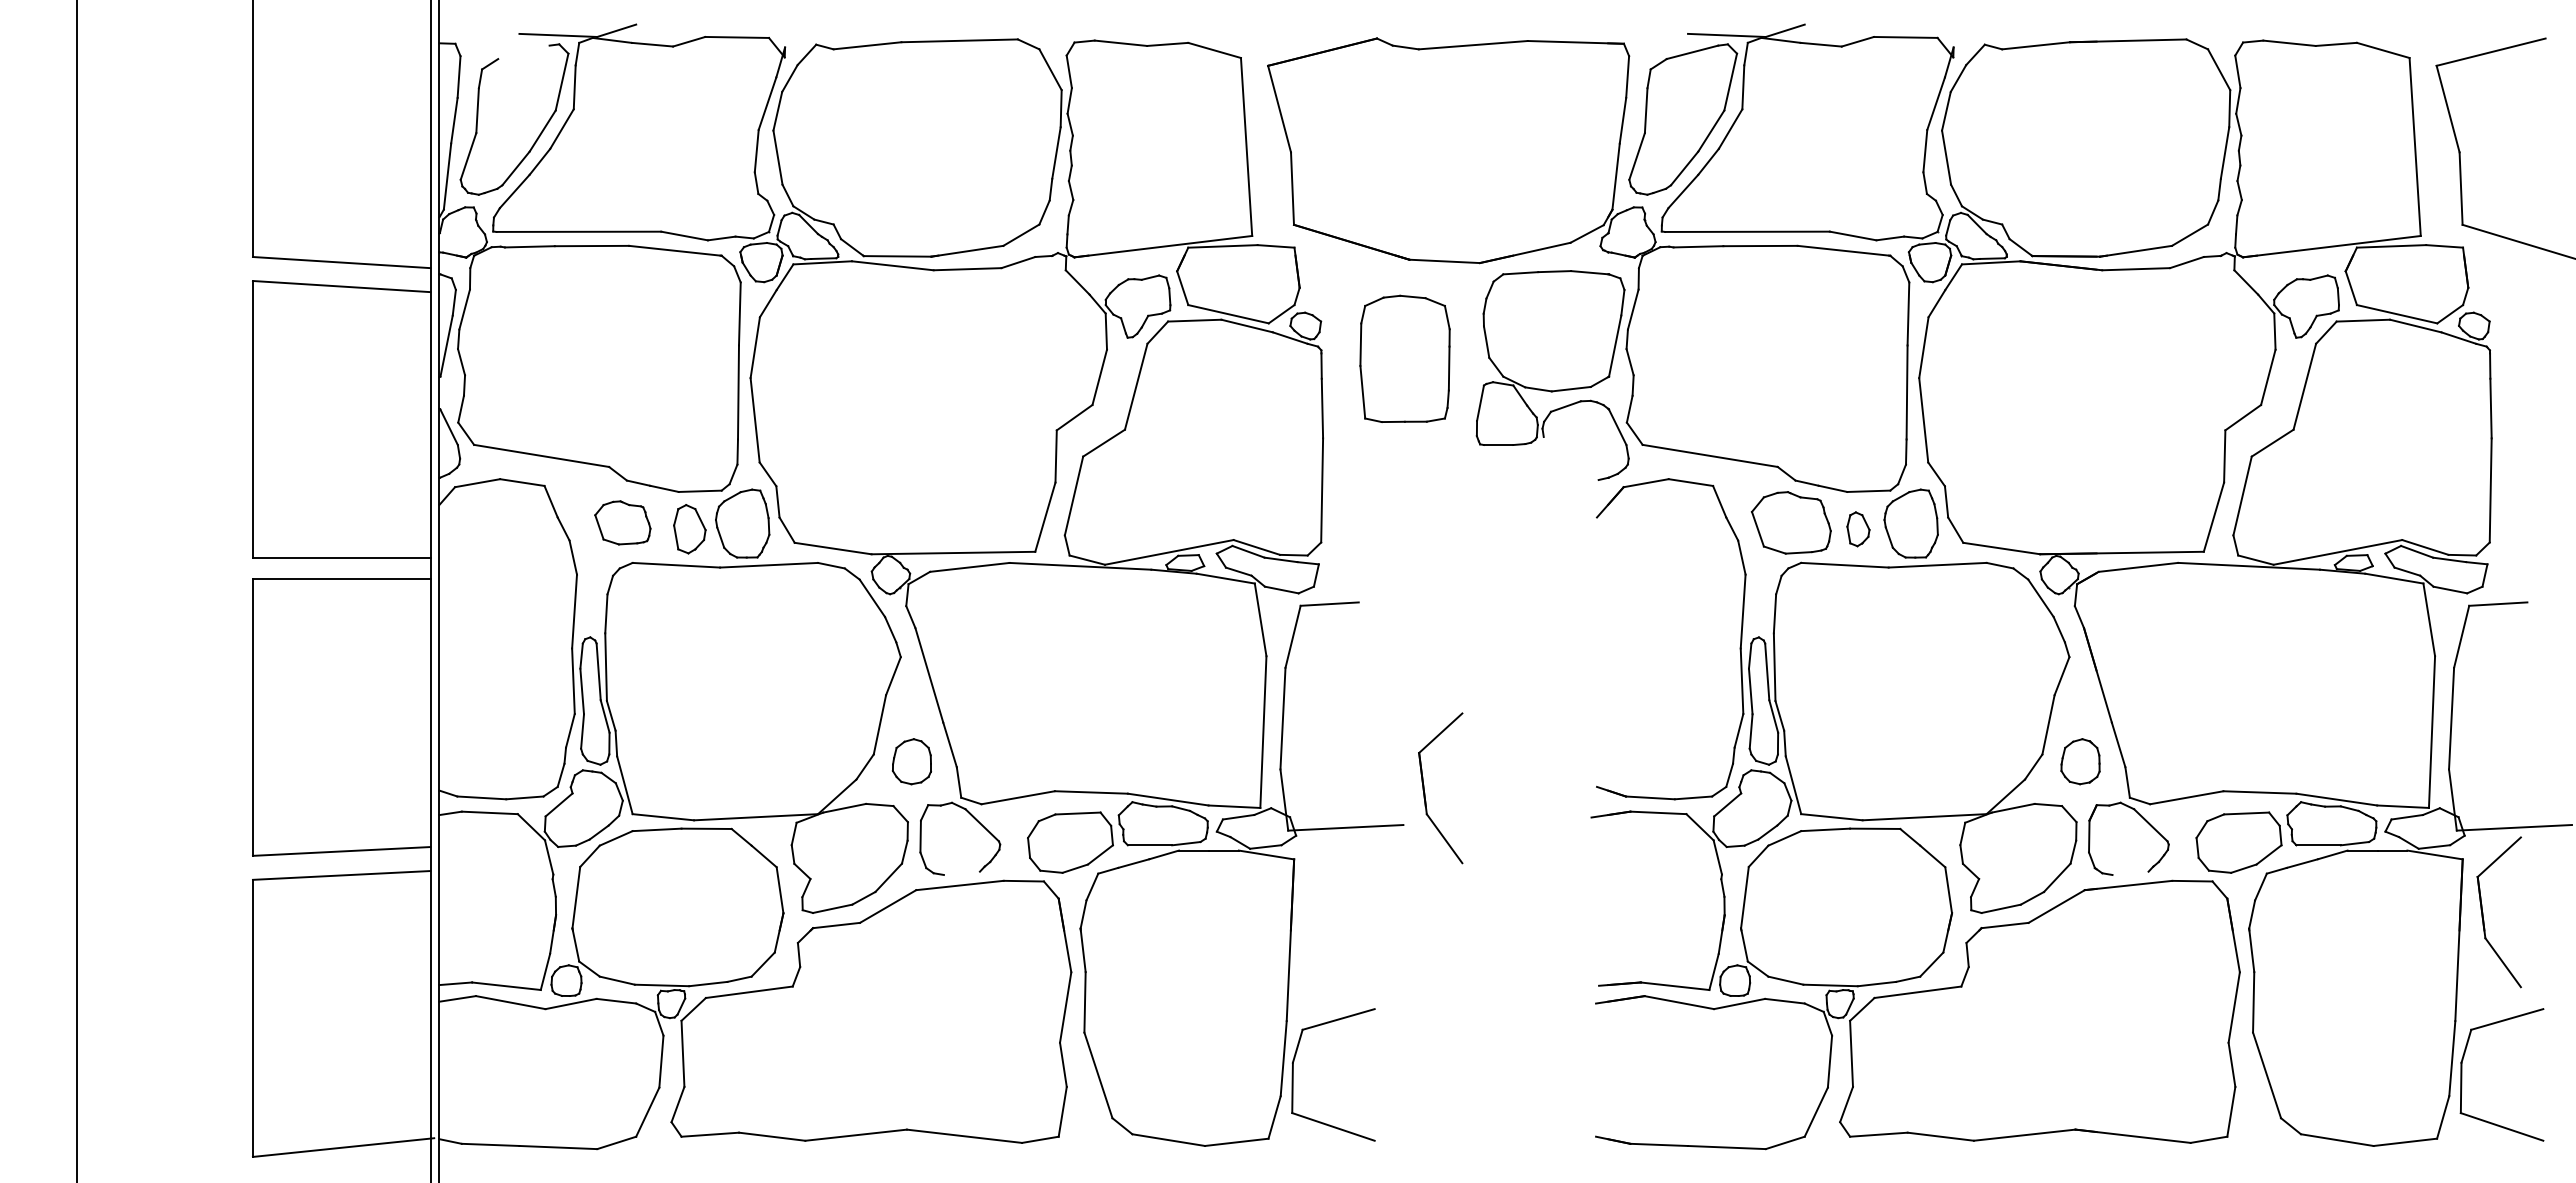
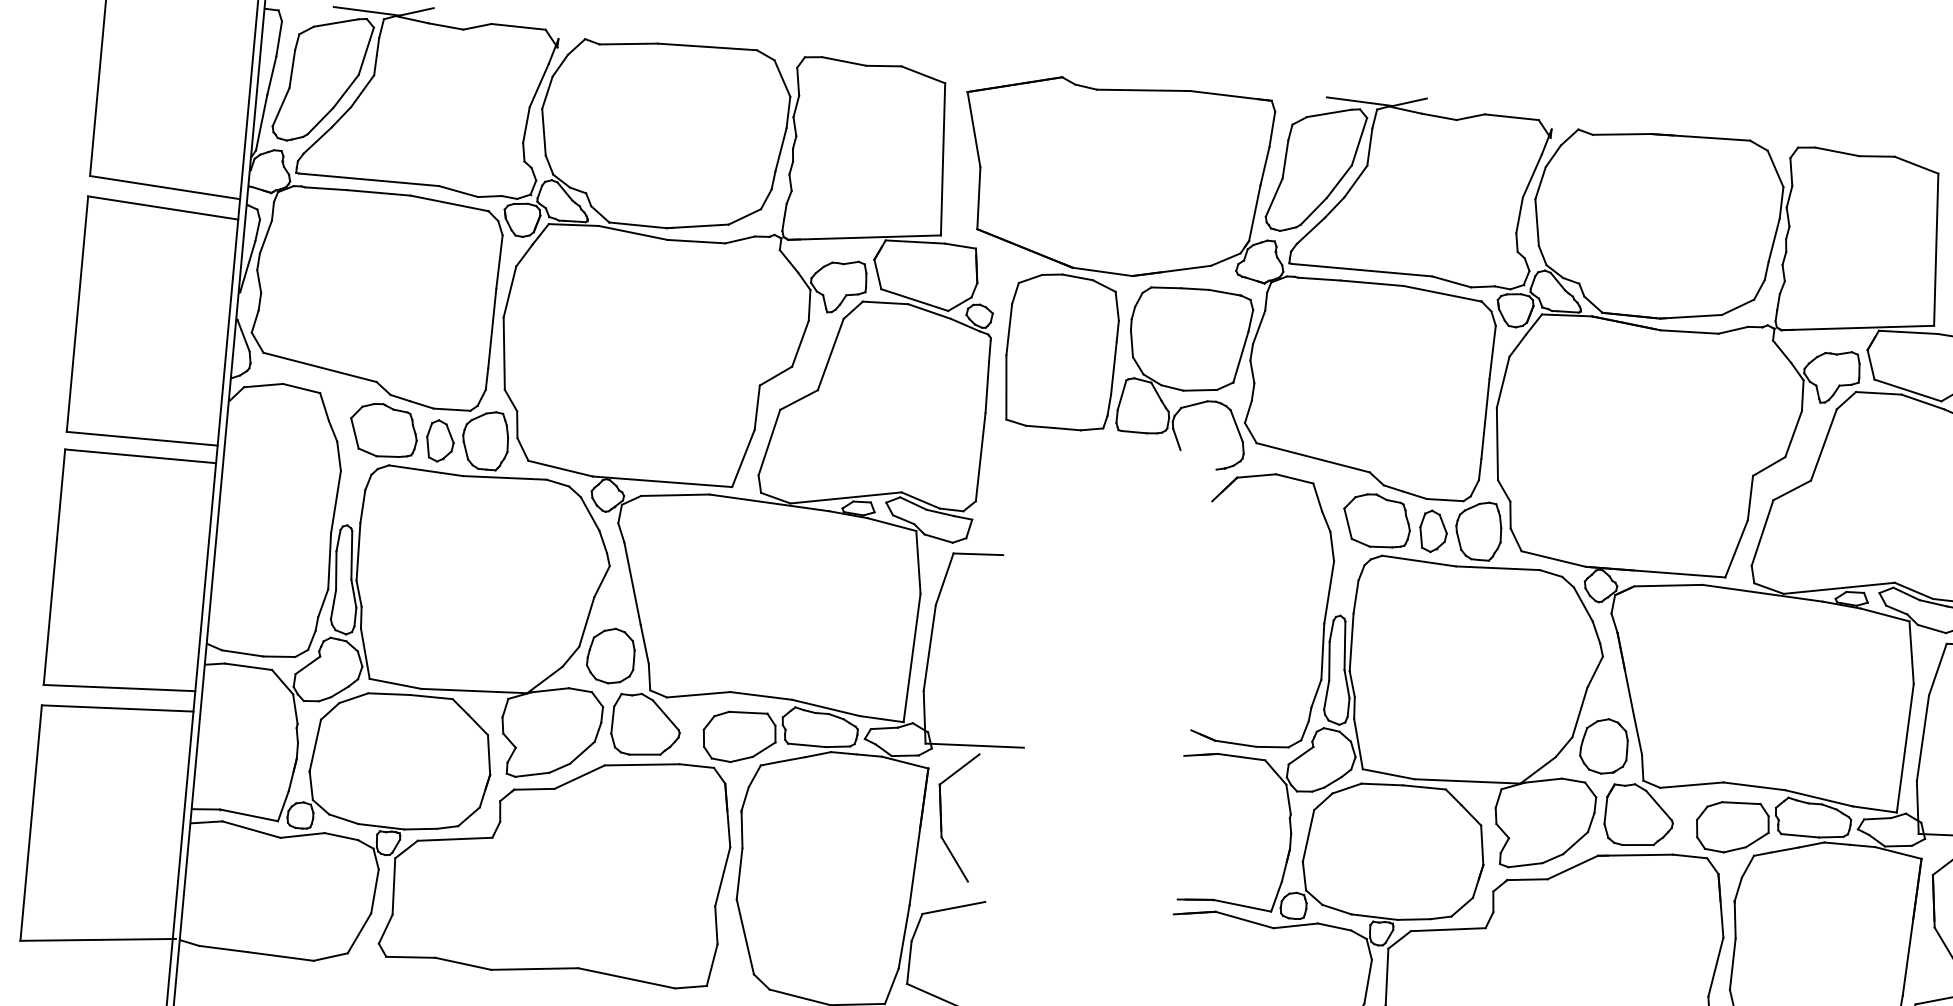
line: (523, 52) -> (335, 23), added
part: (1404, 358) -> (1060, 351), size x1.43
line: (1548, 448) -> (1176, 438), added
part: (622, 522) -> (383, 430), size x1.43
part: (1858, 529) -> (1433, 531), size x1.43
part: (911, 761) -> (610, 655), size x1.43
part: (2080, 761) -> (1604, 746), size x1.43
part: (1425, 792) -> (942, 818), moved
line: (961, 872) -> (644, 753), added
line: (2130, 873) -> (1638, 845), added

